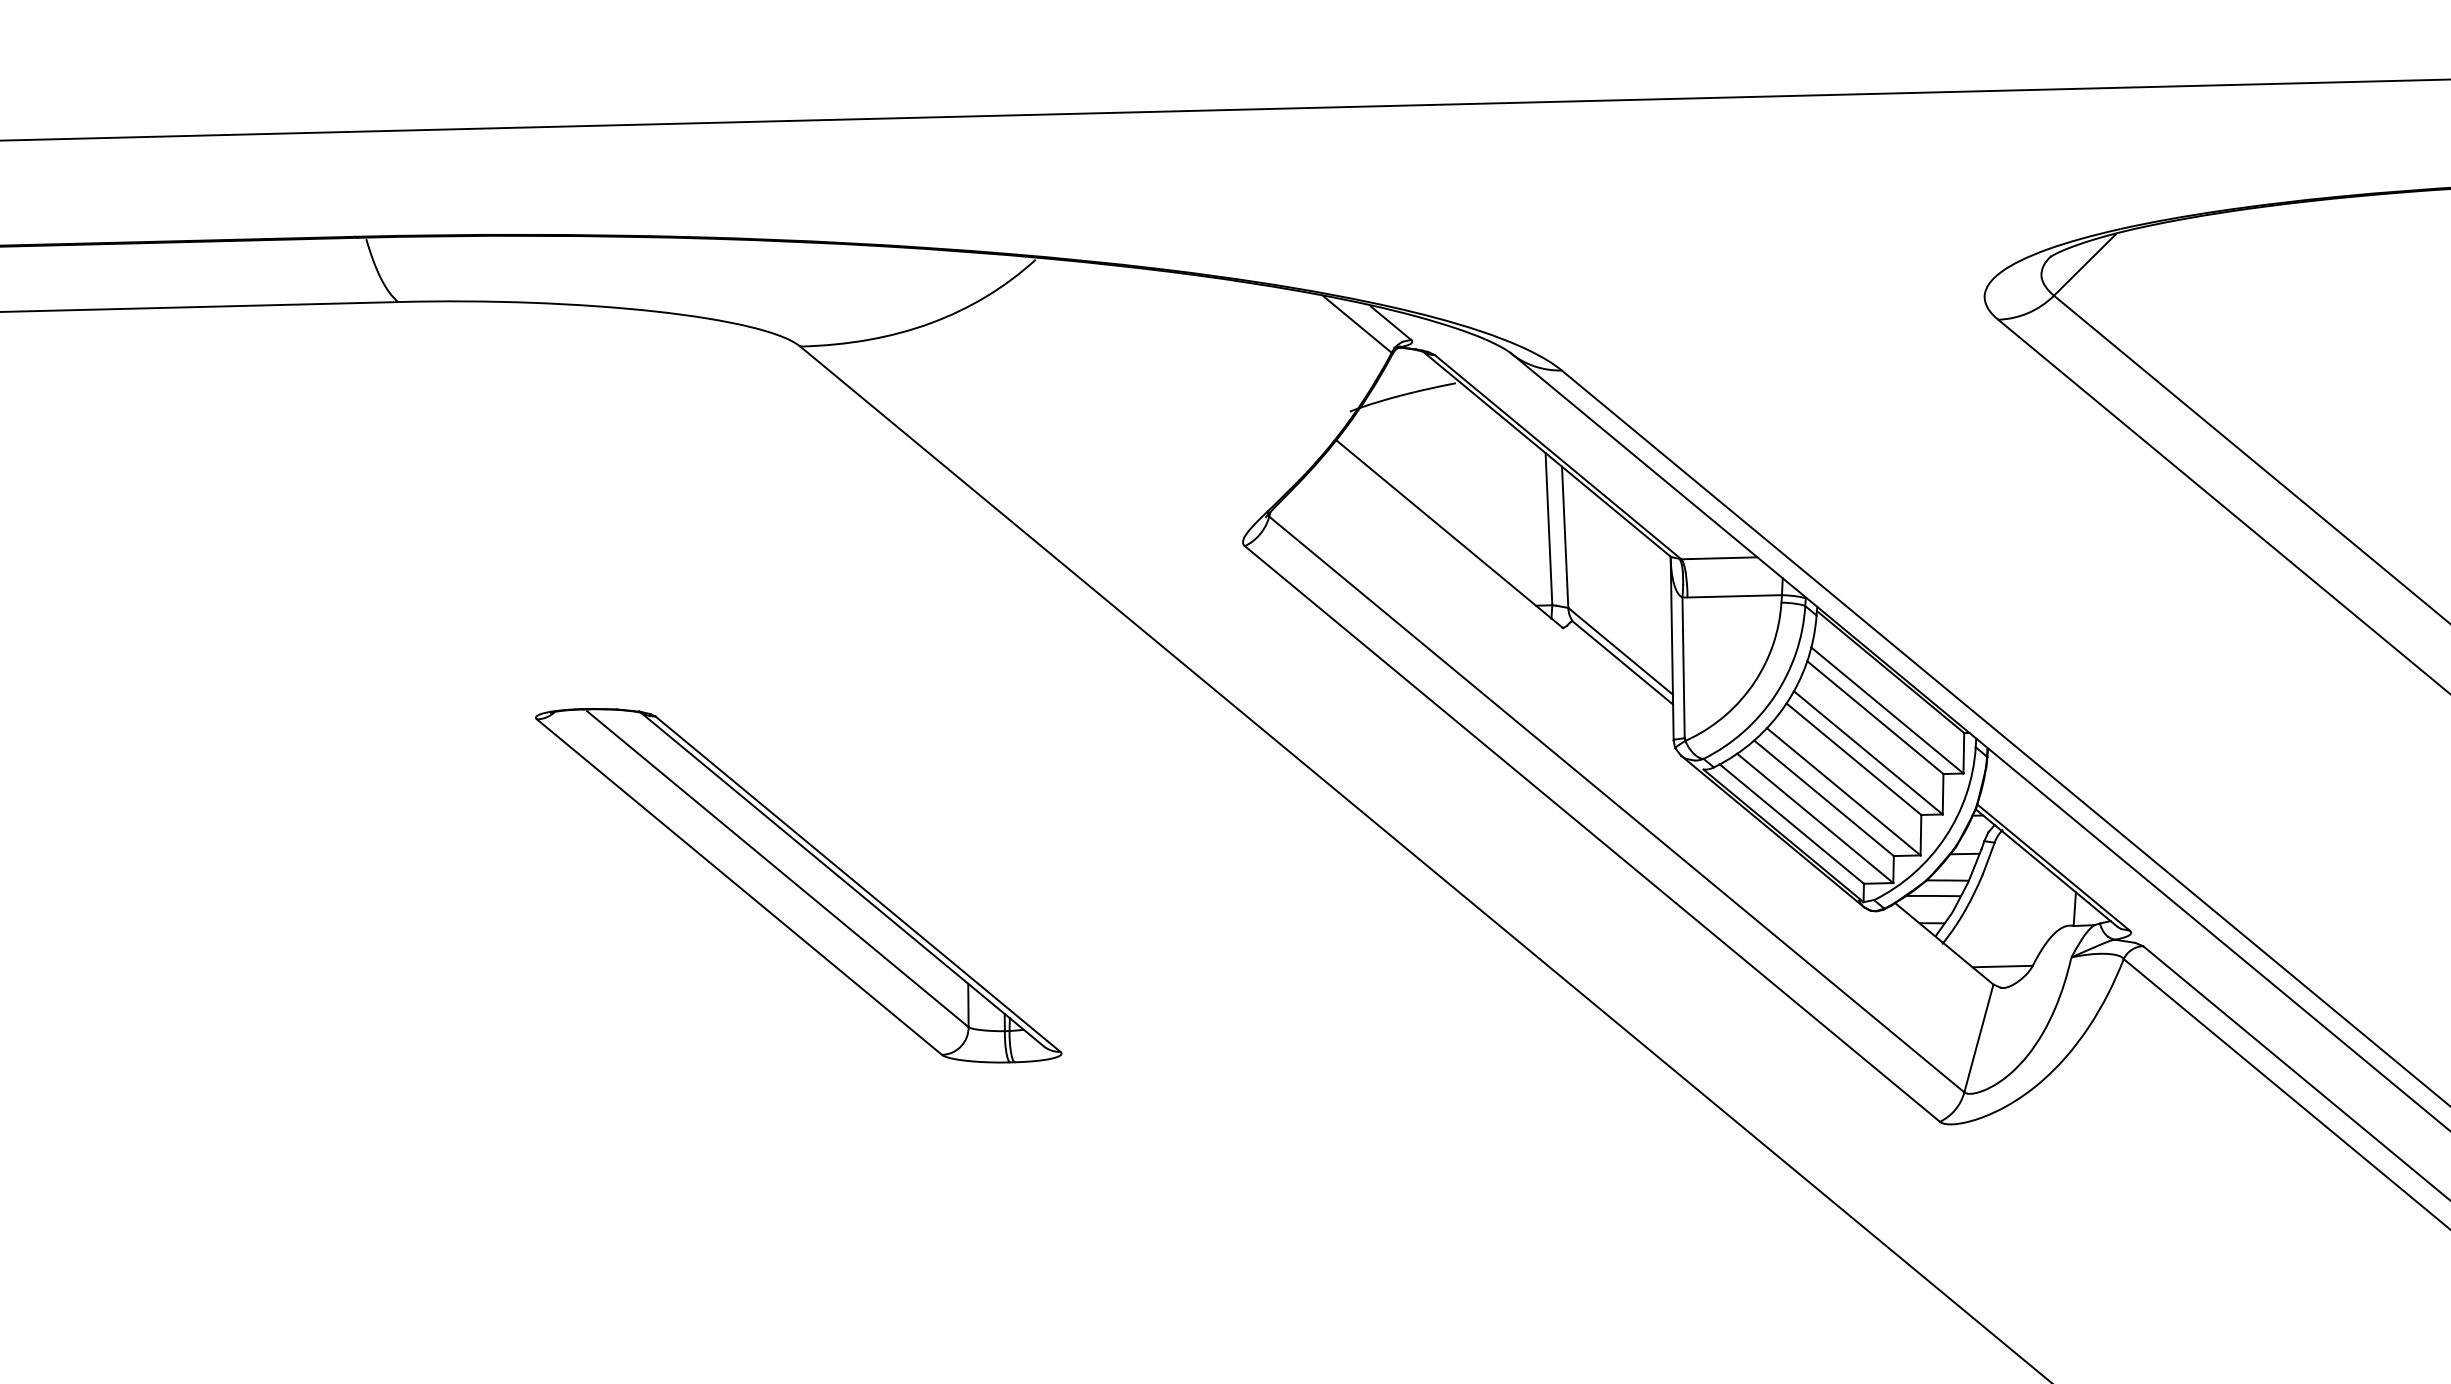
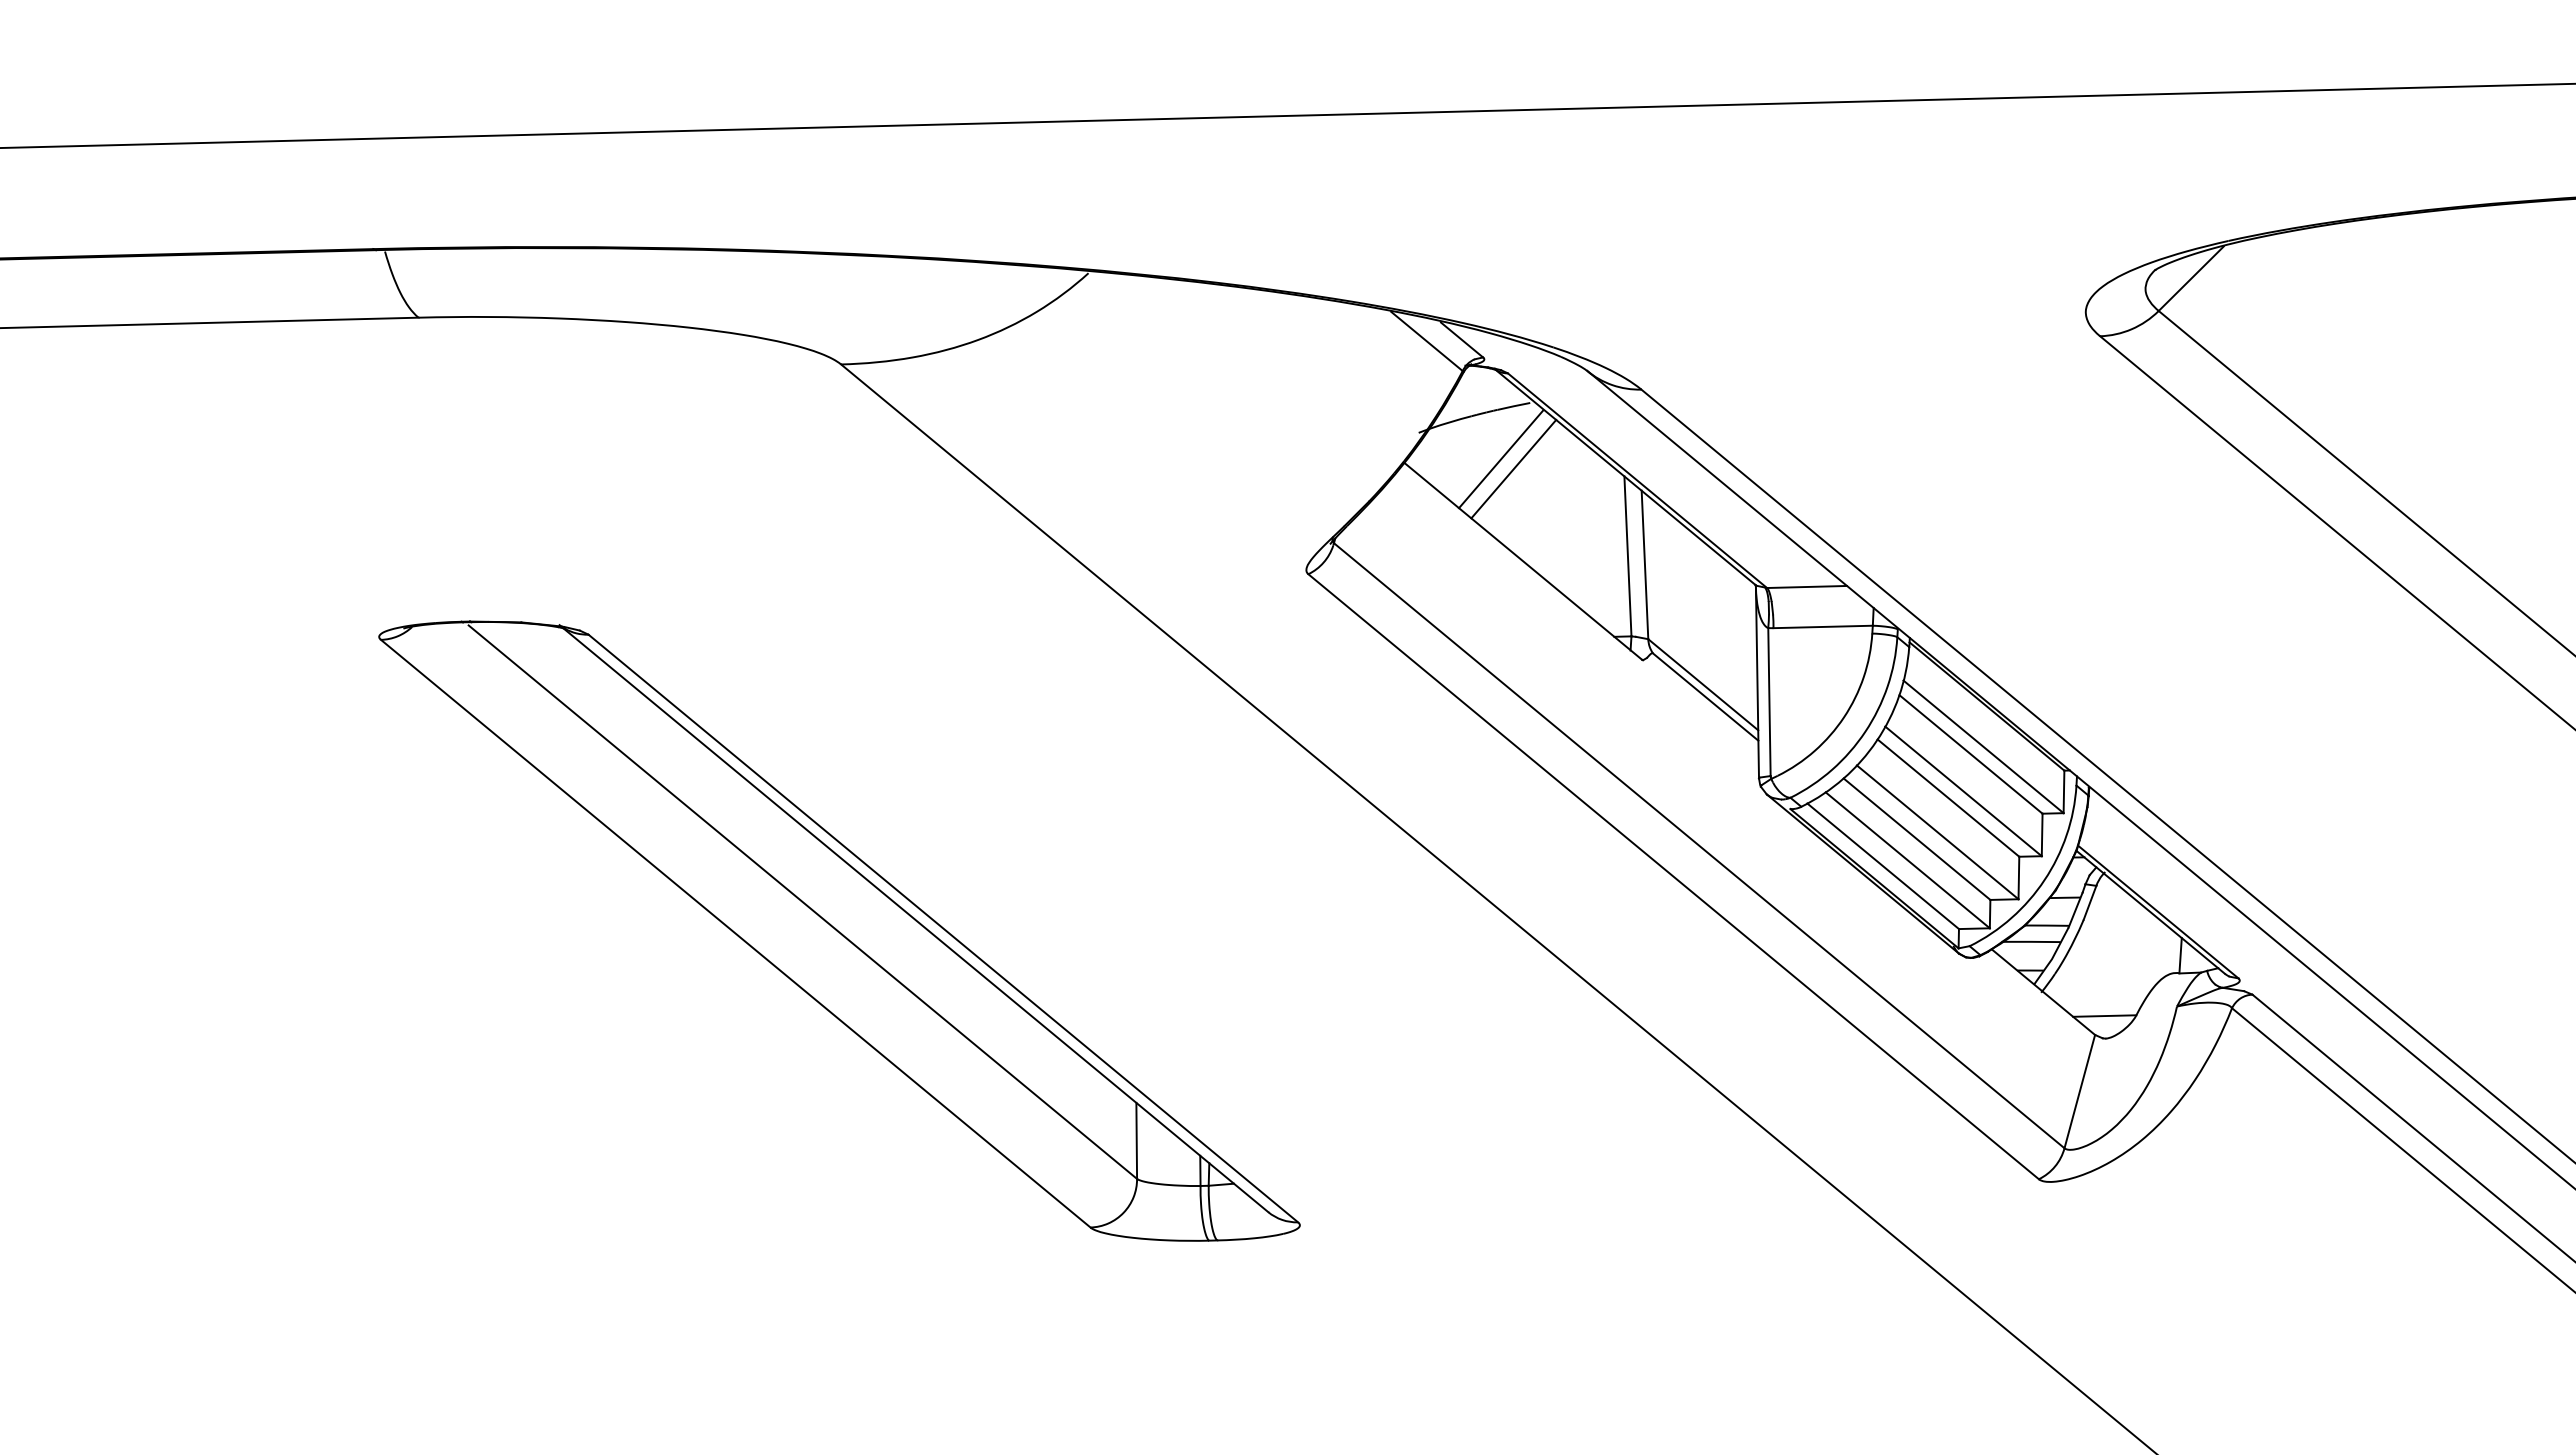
line: (1428, 436) -> (1501, 459), added
line: (1440, 445) -> (1513, 468), added
part: (798, 885) -> (839, 930), size x1.67

